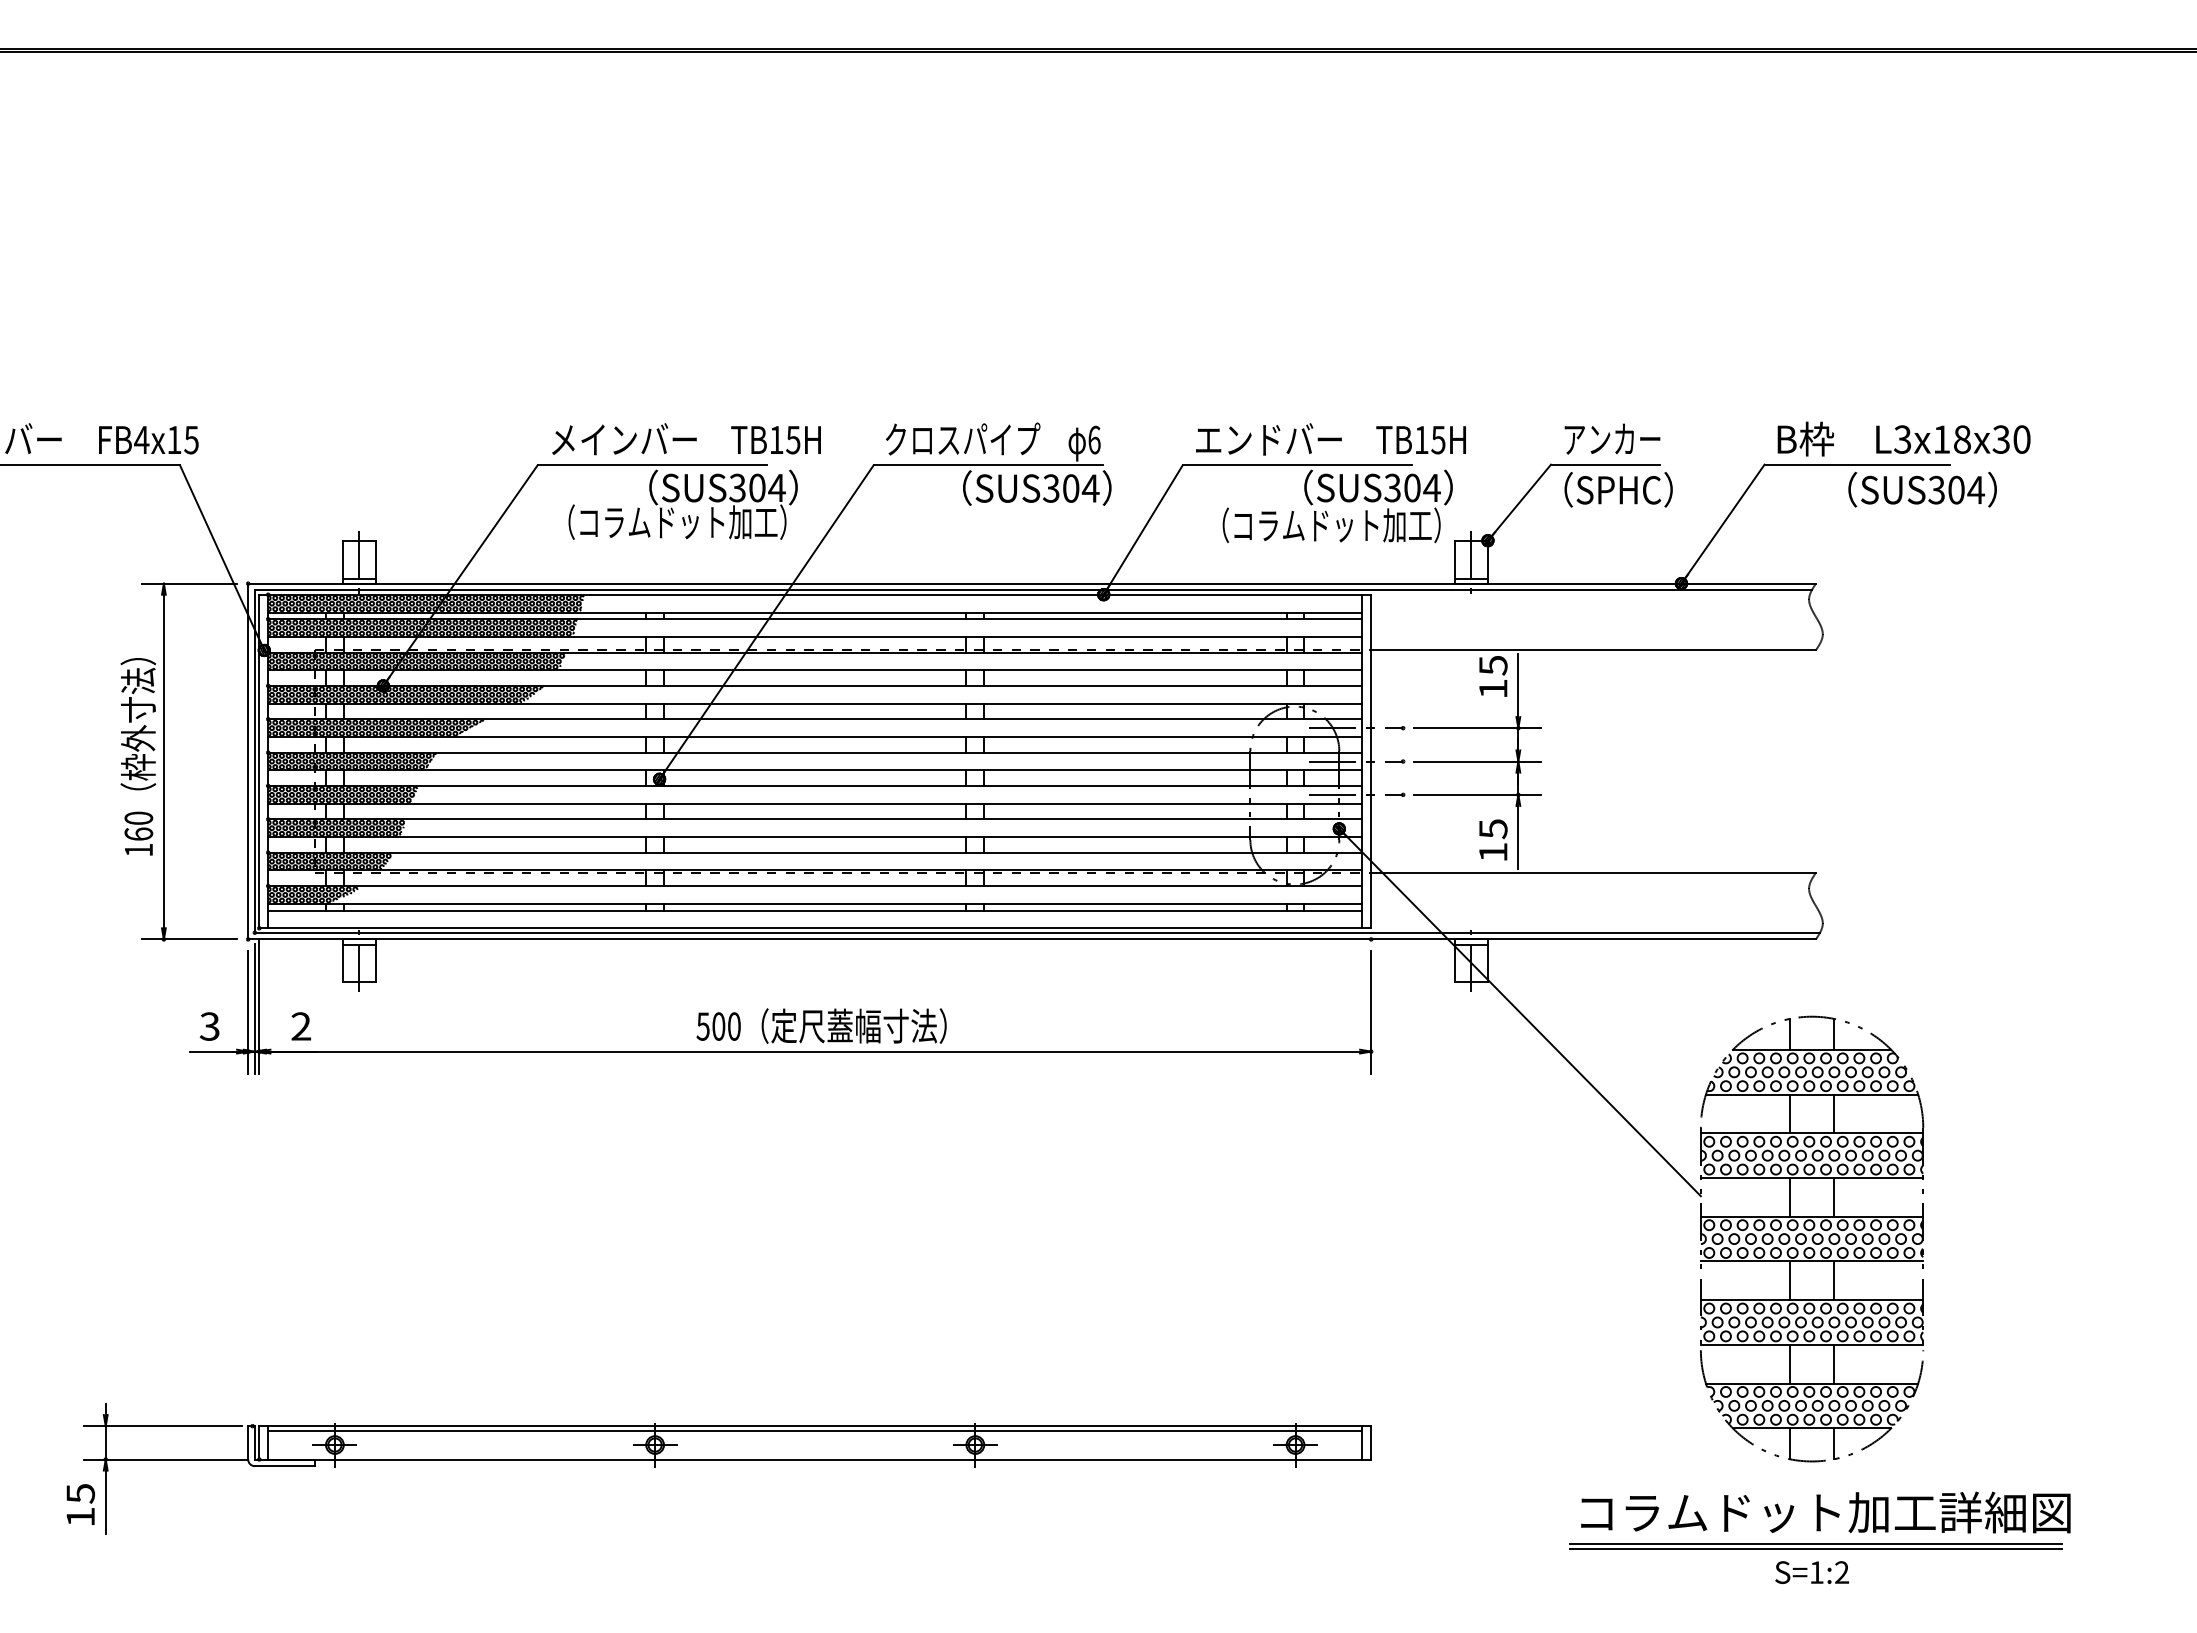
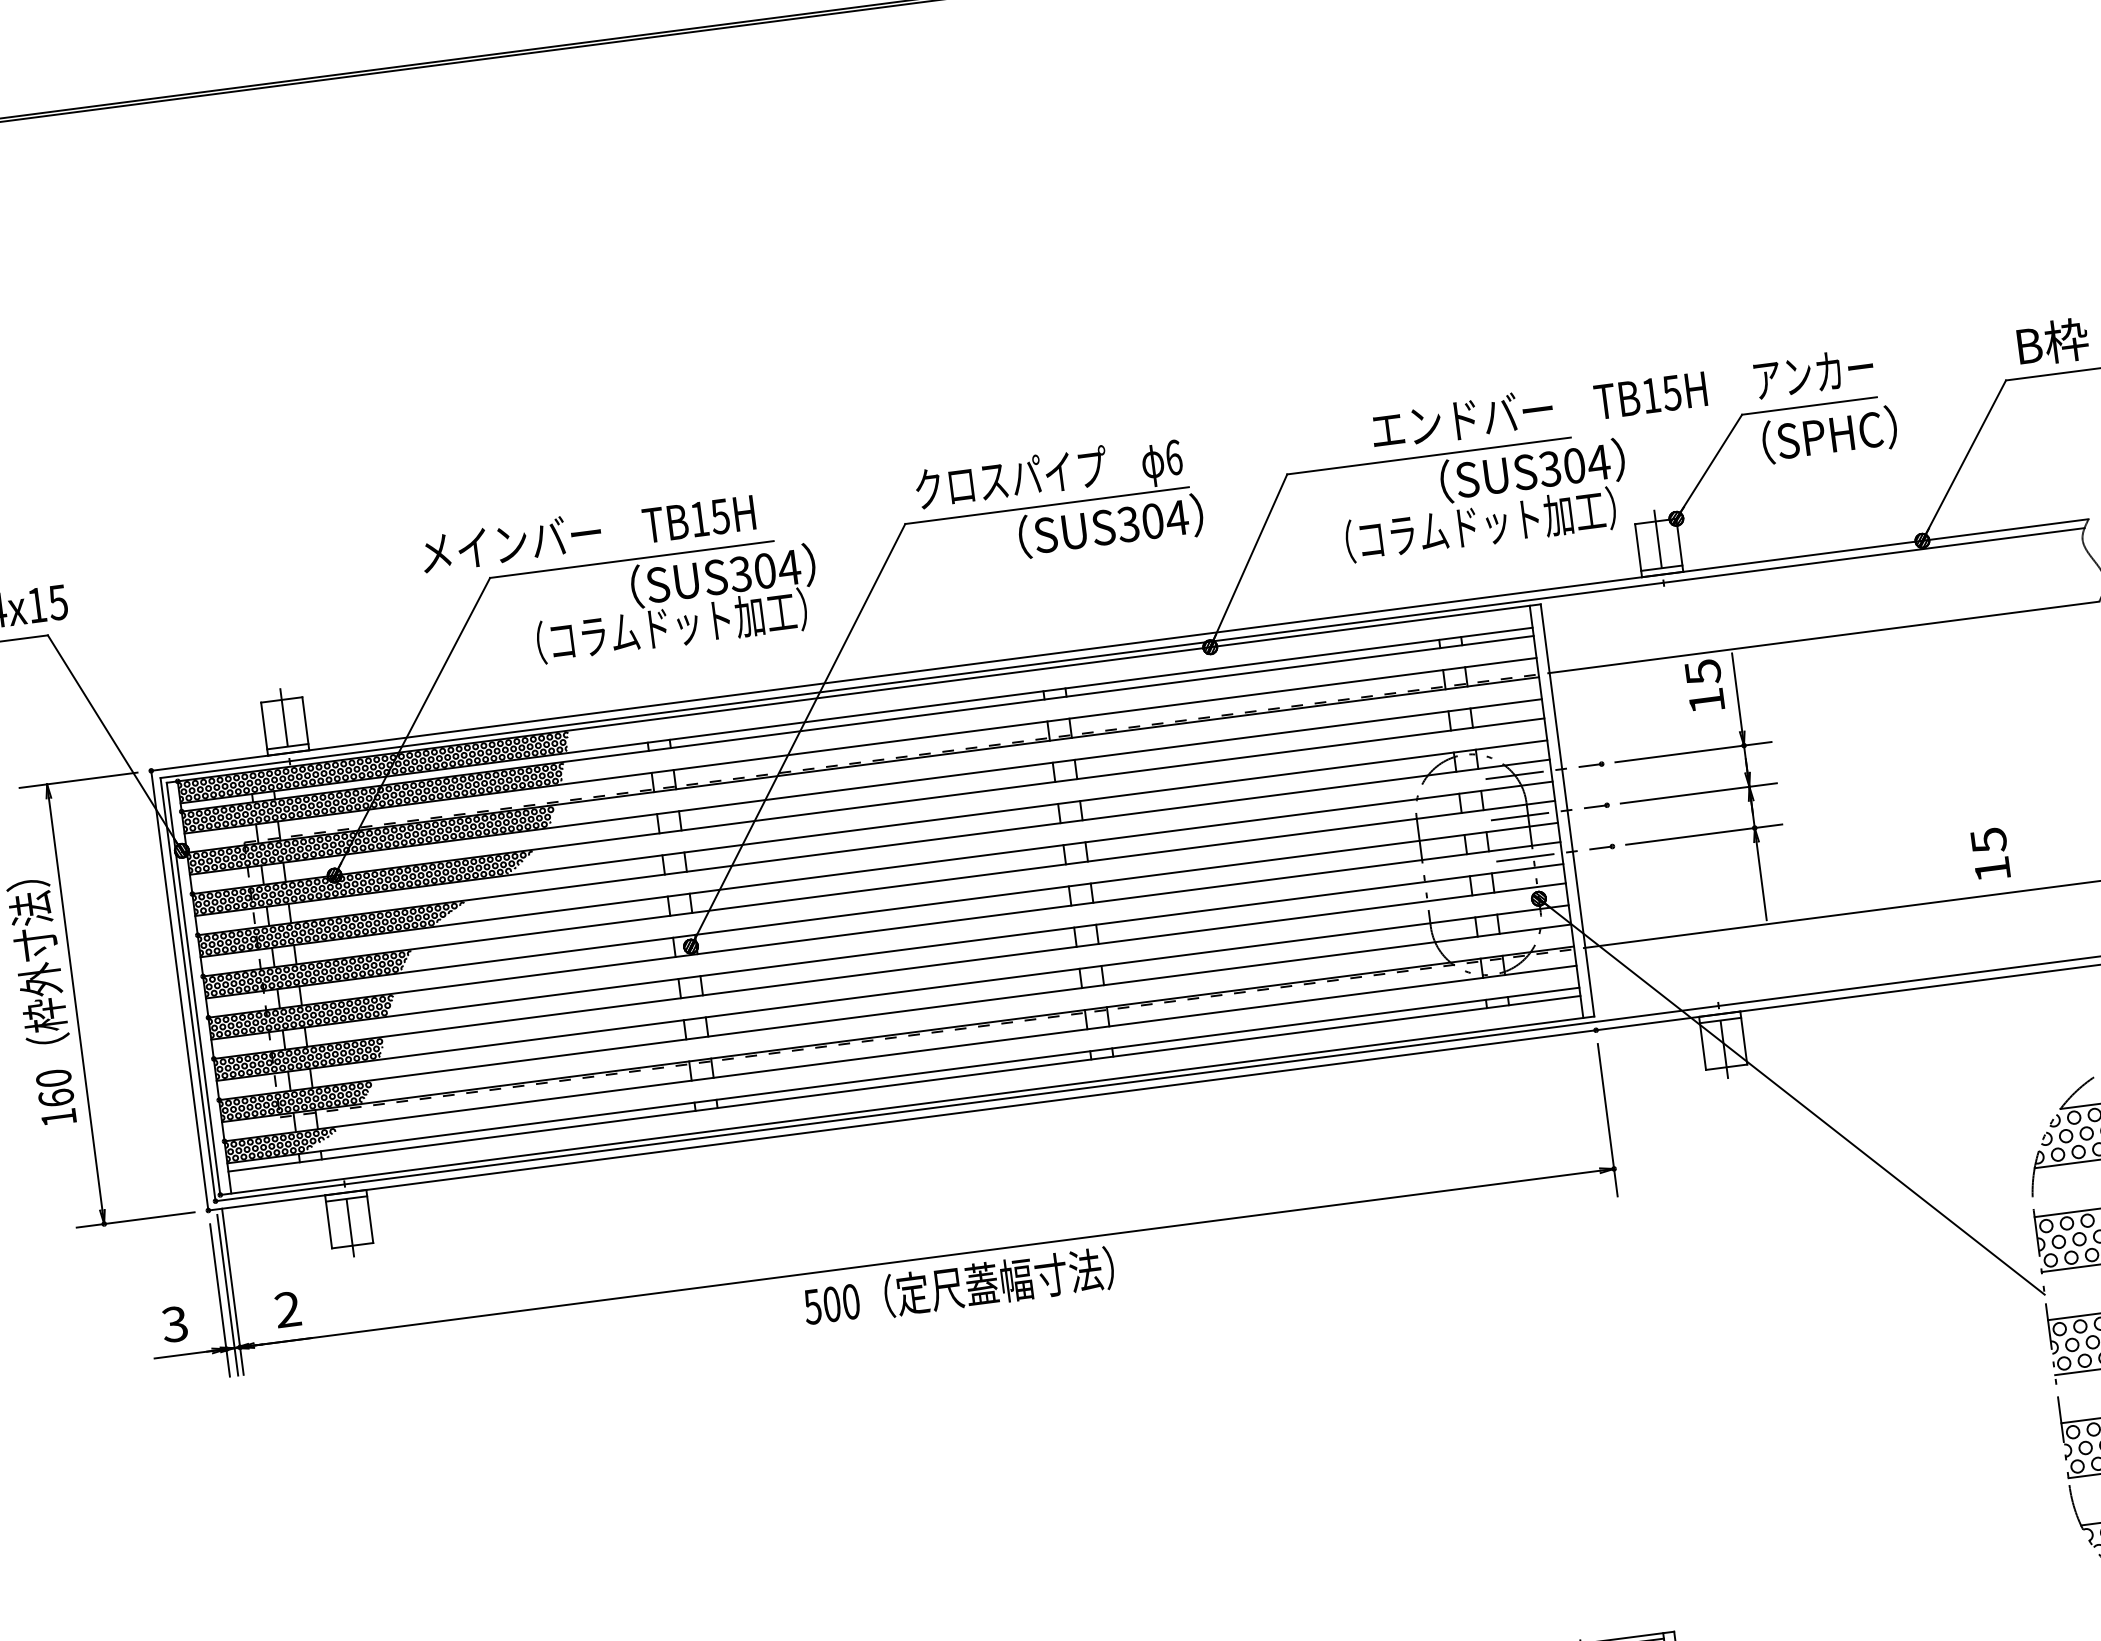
text: (686, 439) -> (588, 532), moved
text: (1330, 439) -> (1538, 409), moved
text: (1493, 839) -> (1990, 853), moved
text: (821, 1025) -> (958, 1286), moved

